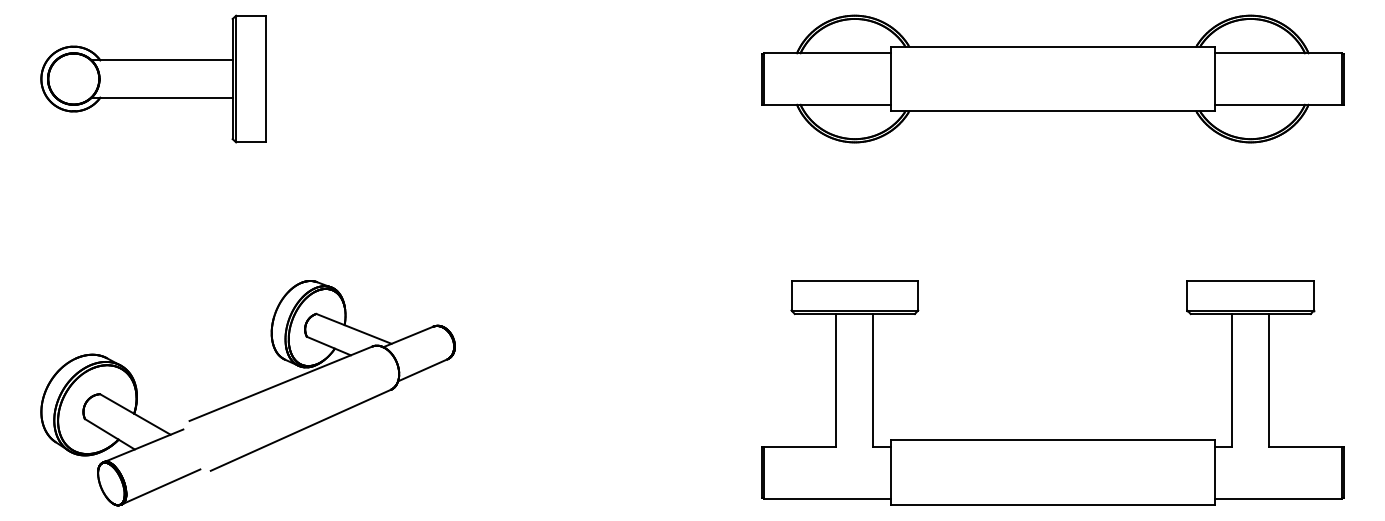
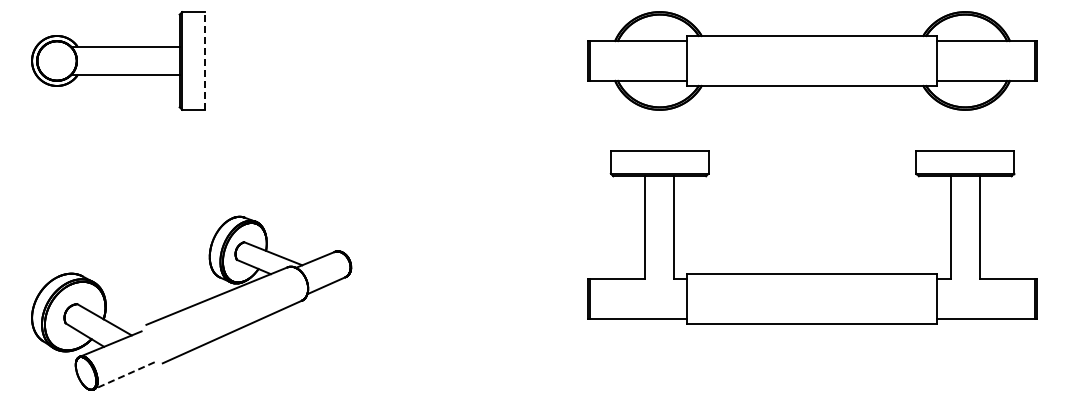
line: (266, 78) -> (205, 60), solid -> dashed
part: (1052, 439) -> (812, 273), moved
line: (161, 486) -> (124, 375), solid -> dashed

